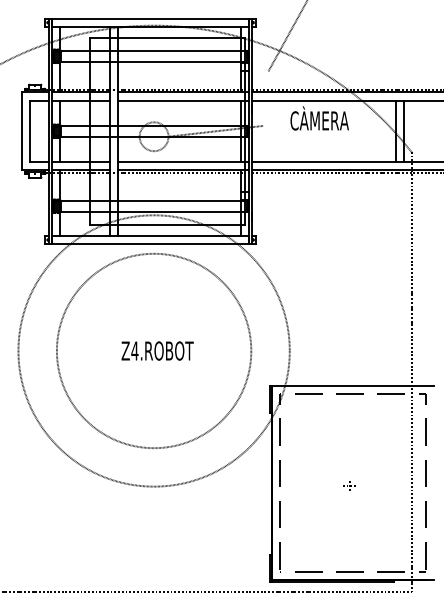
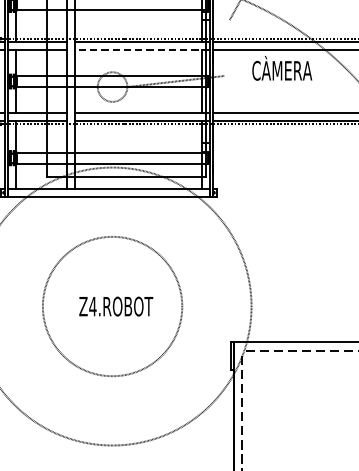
line: (183, 100) -> (142, 49), solid -> dashed
circle: (153, 350) -> (111, 306), size x0.7
part: (349, 485) -> (312, 444), removed

